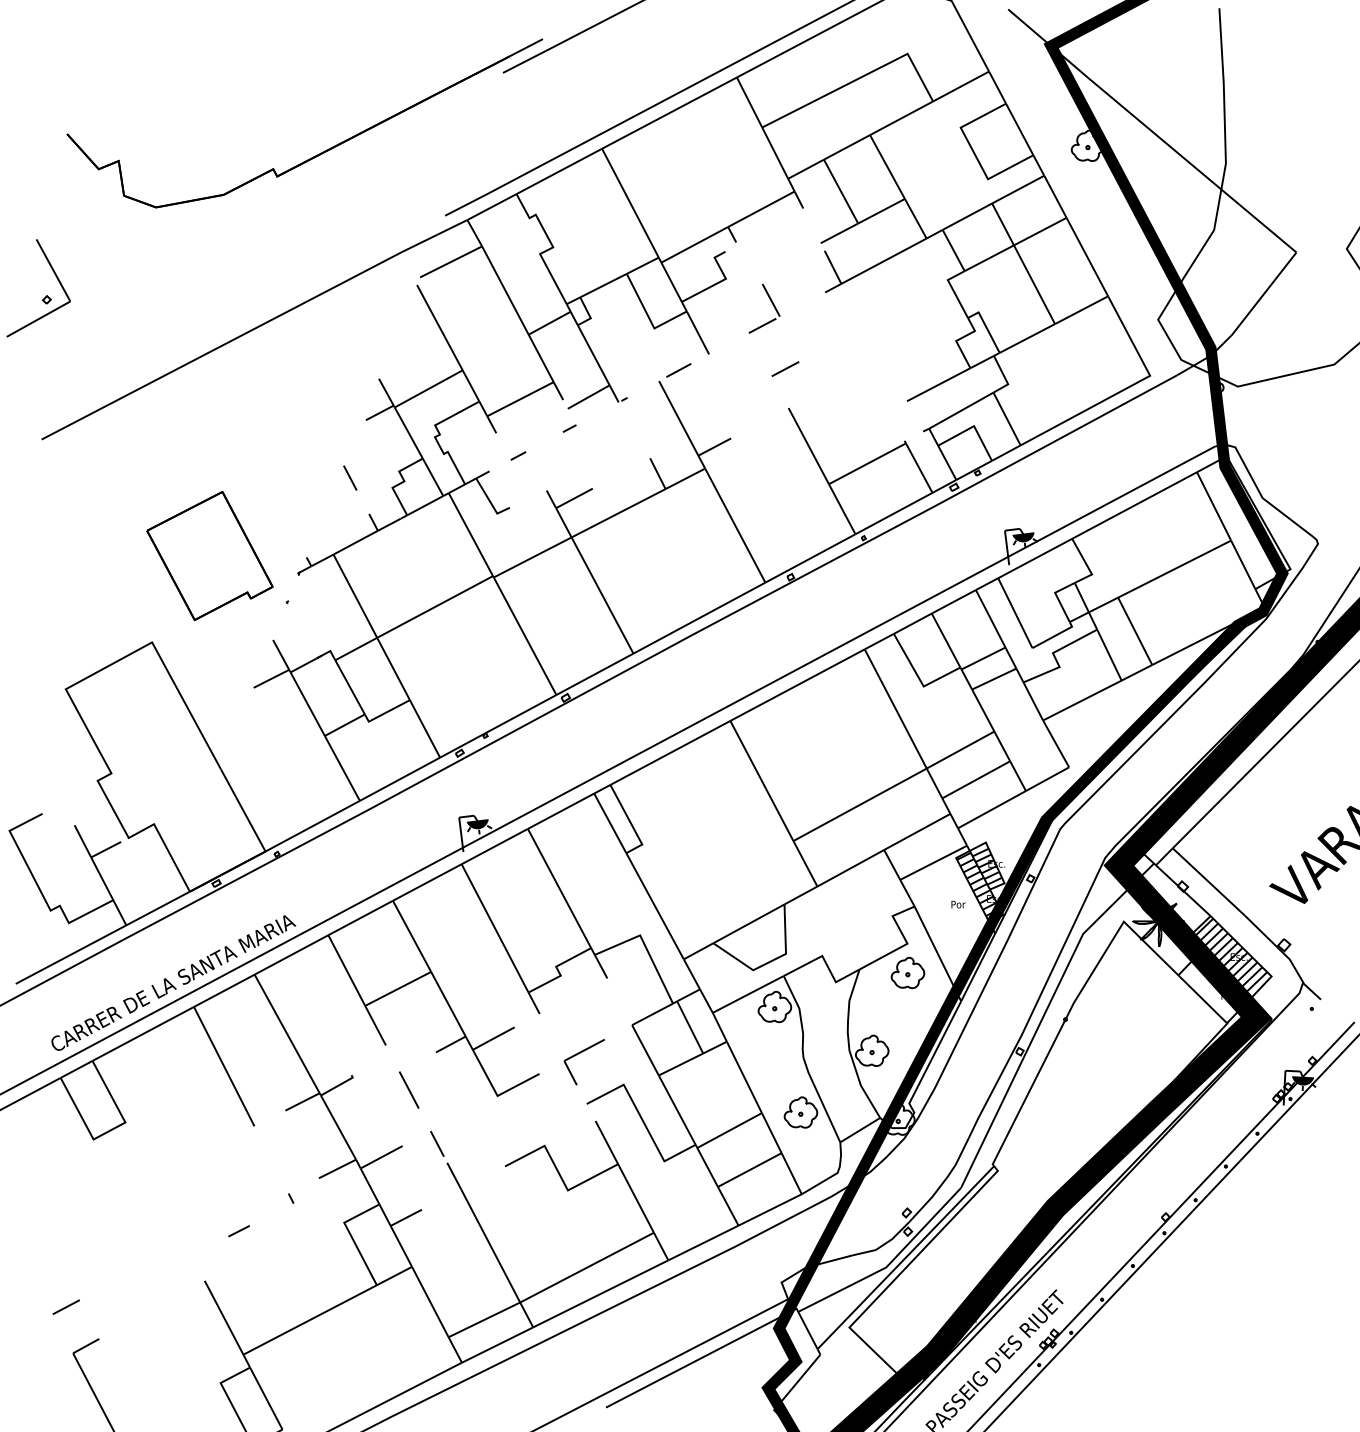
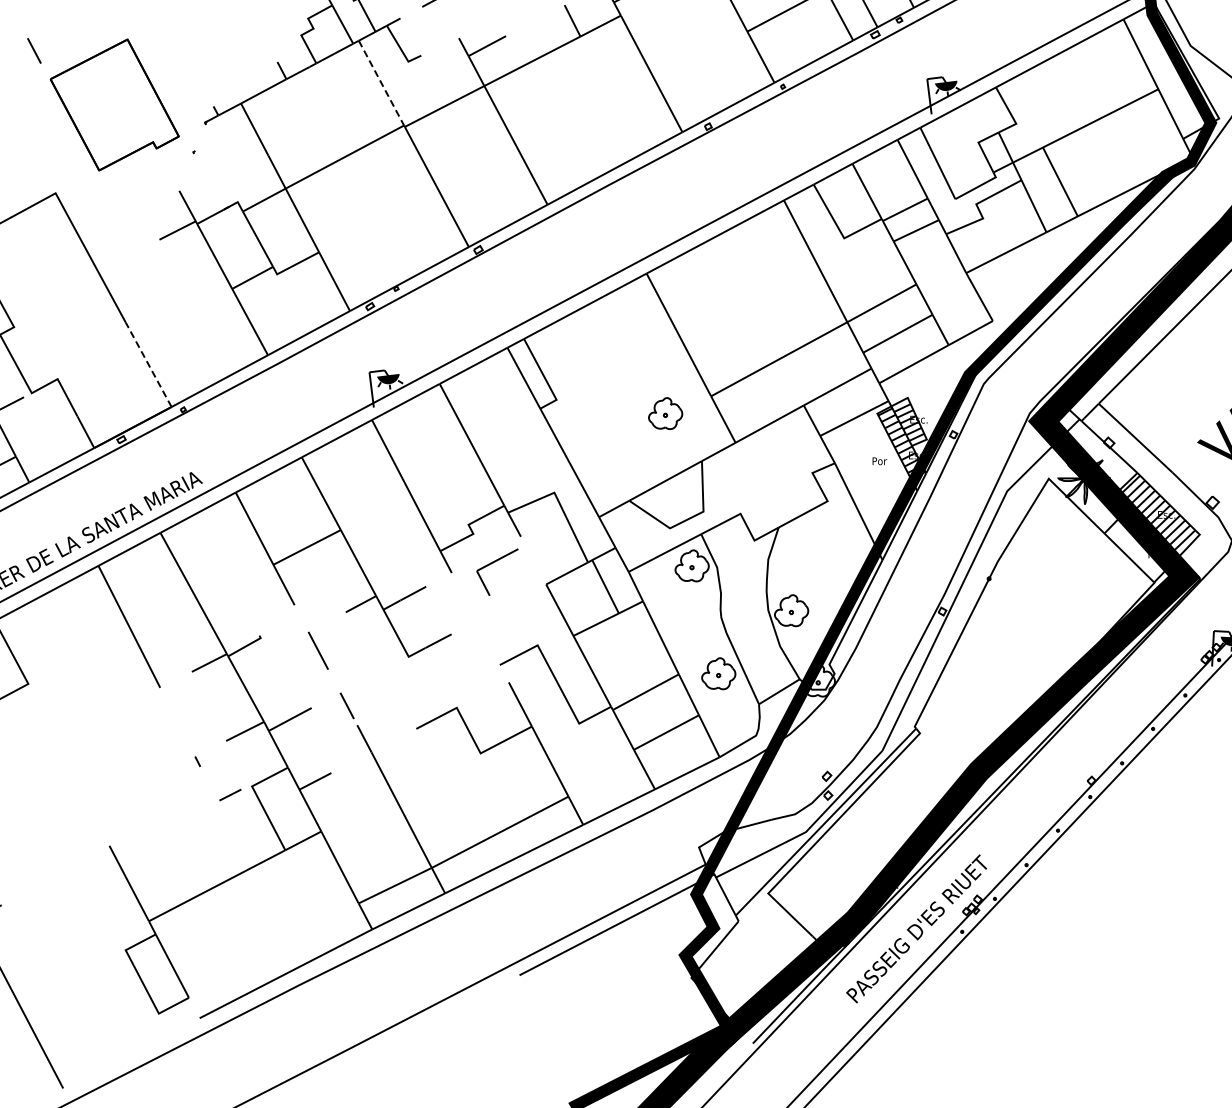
line: (350, 477) -> (34, 50), moved
line: (471, 535) -> (382, 84), solid -> dashed
line: (243, 810) -> (149, 365), solid -> dashed
part: (907, 972) -> (665, 413), moved
part: (578, 1054) -> (491, 564), moved
line: (238, 1231) -> (229, 795), moved

